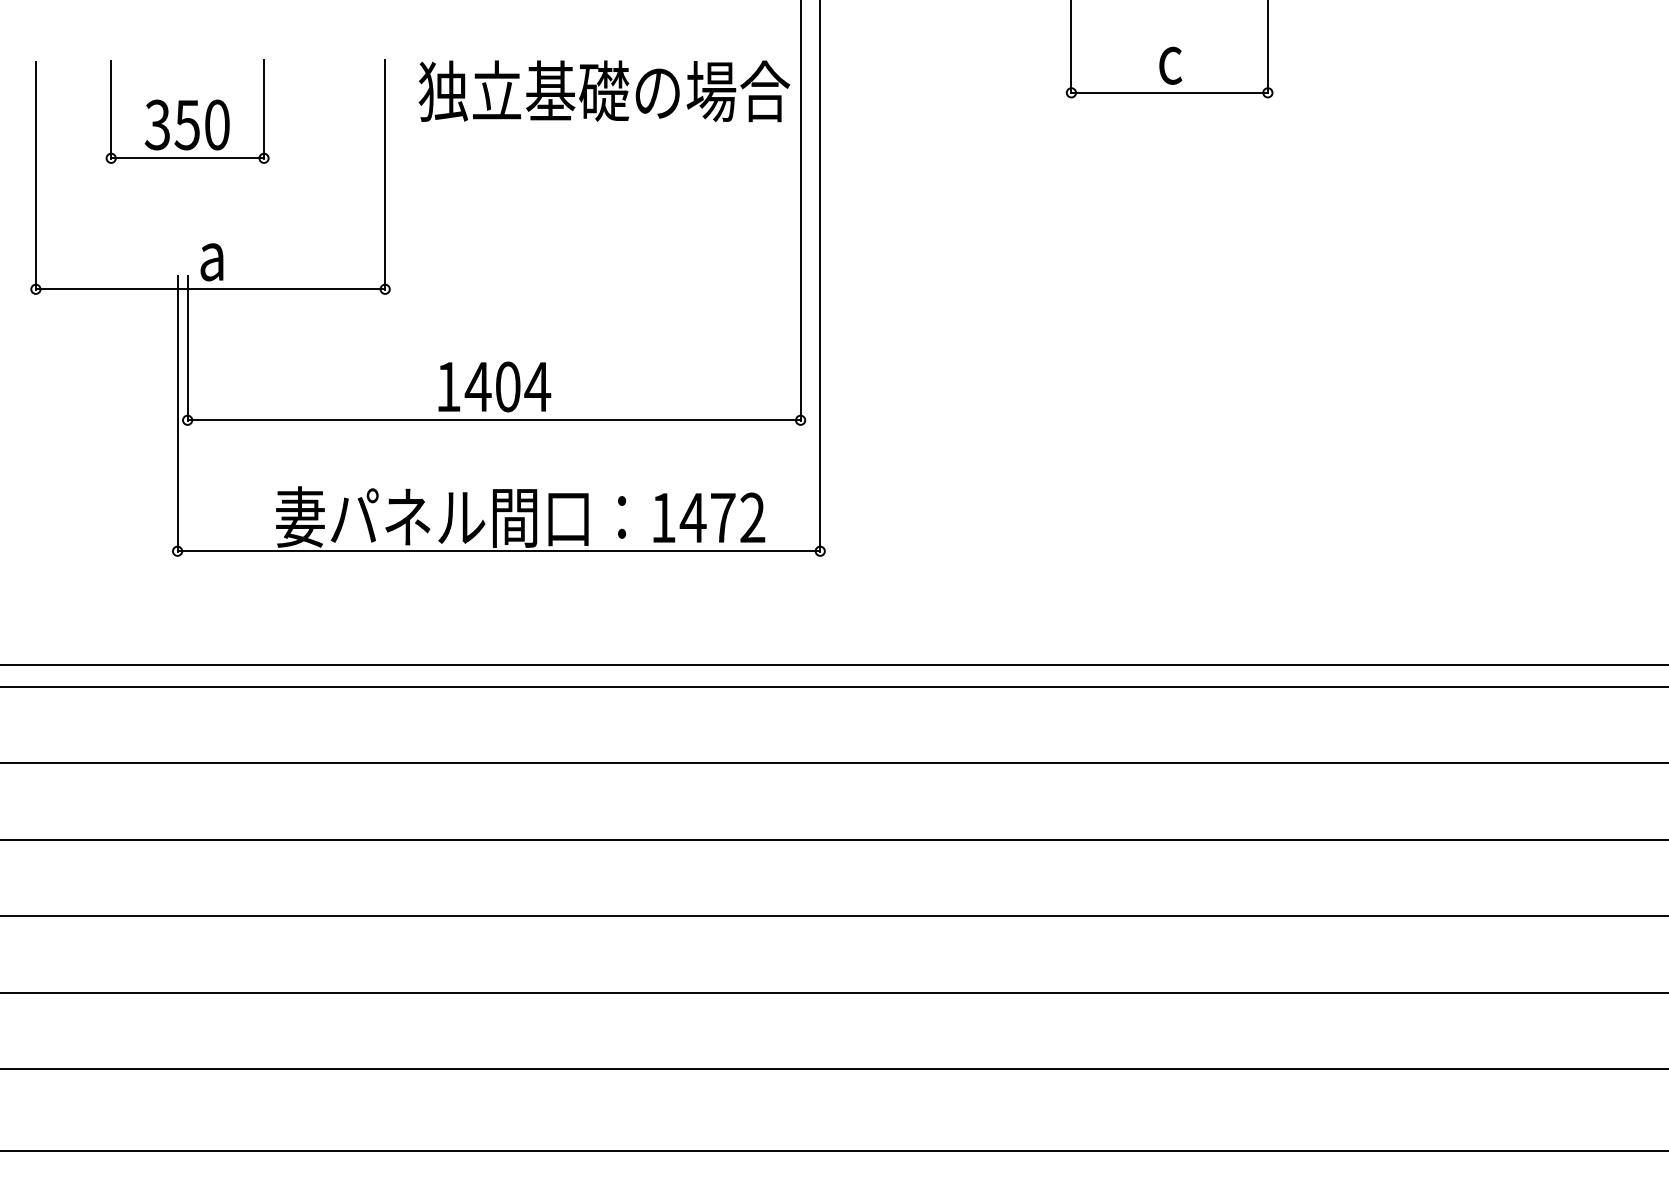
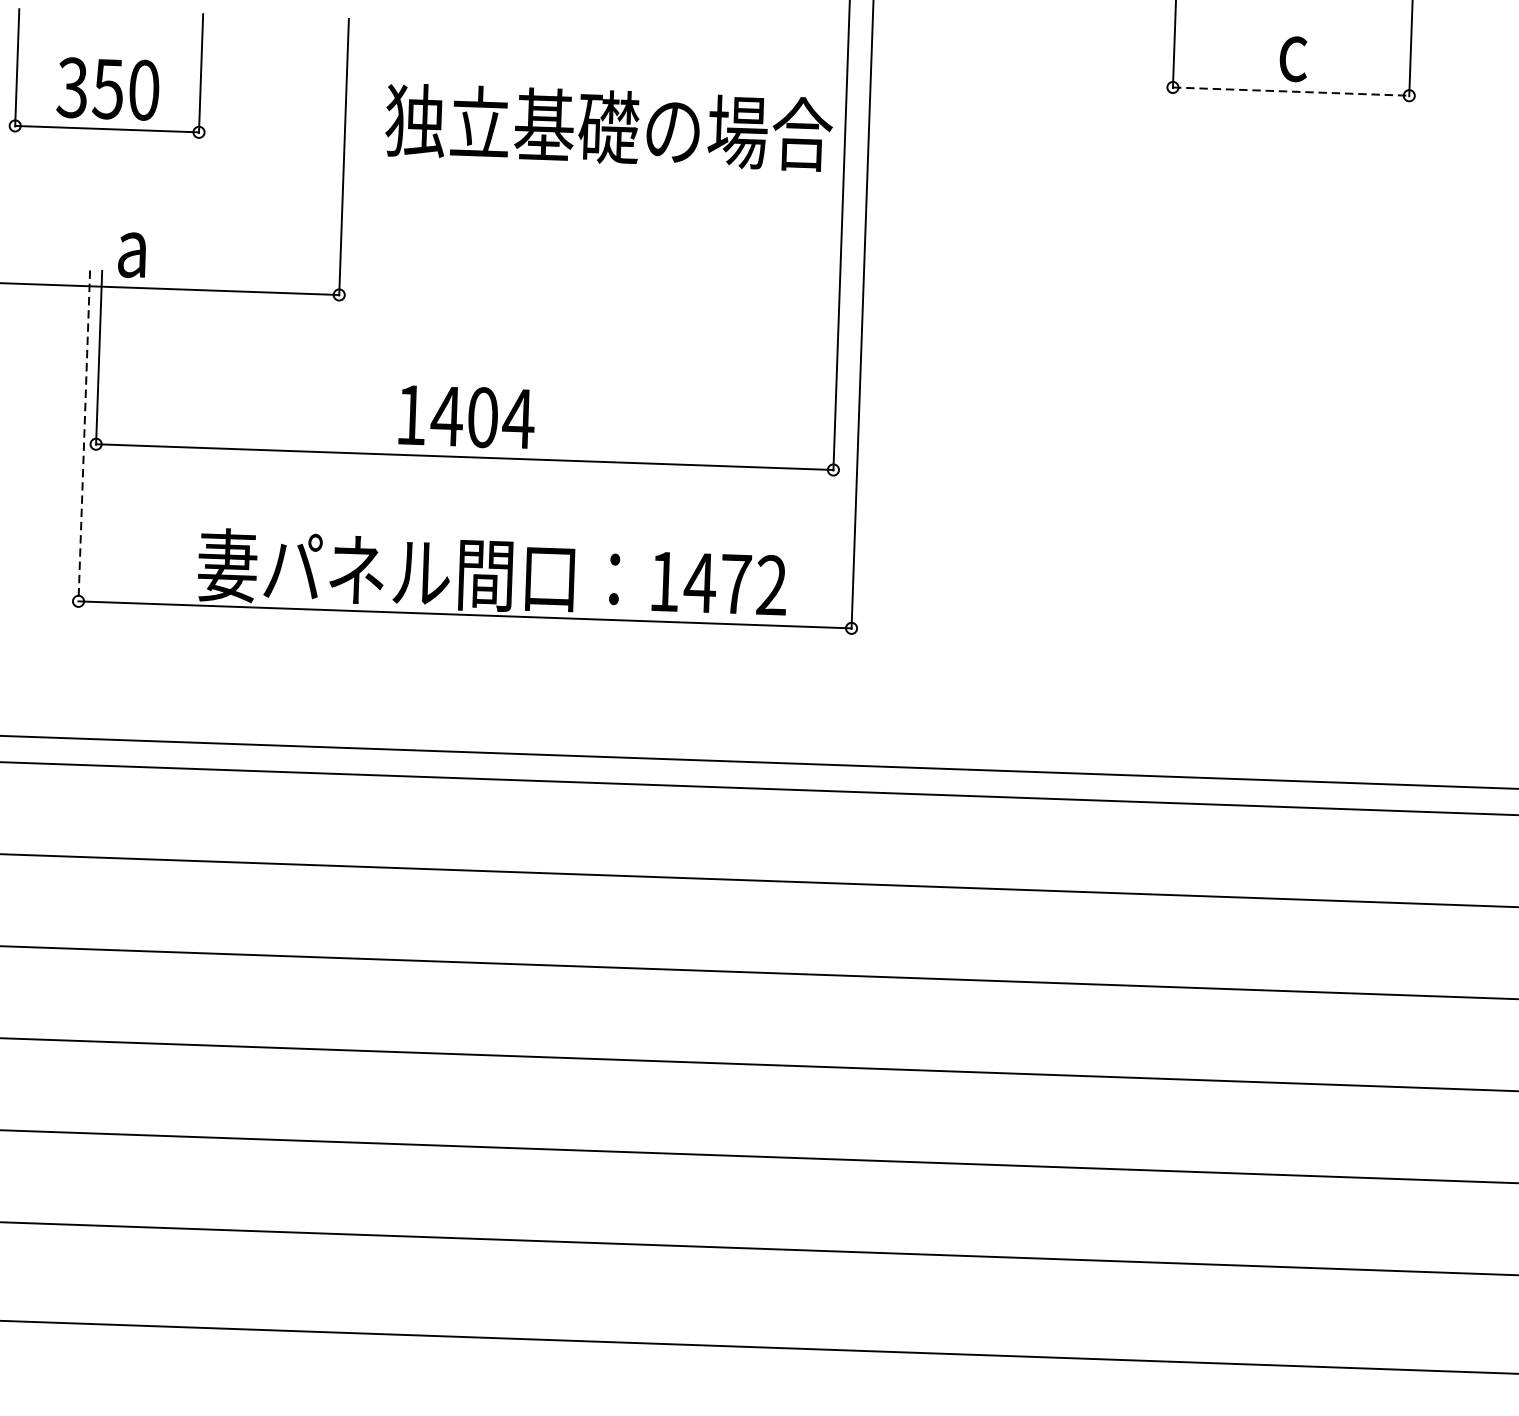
text: (604, 91) -> (609, 127), moved
line: (1170, 92) -> (1292, 91), solid -> dashed
line: (177, 413) -> (84, 435), solid -> dashed

